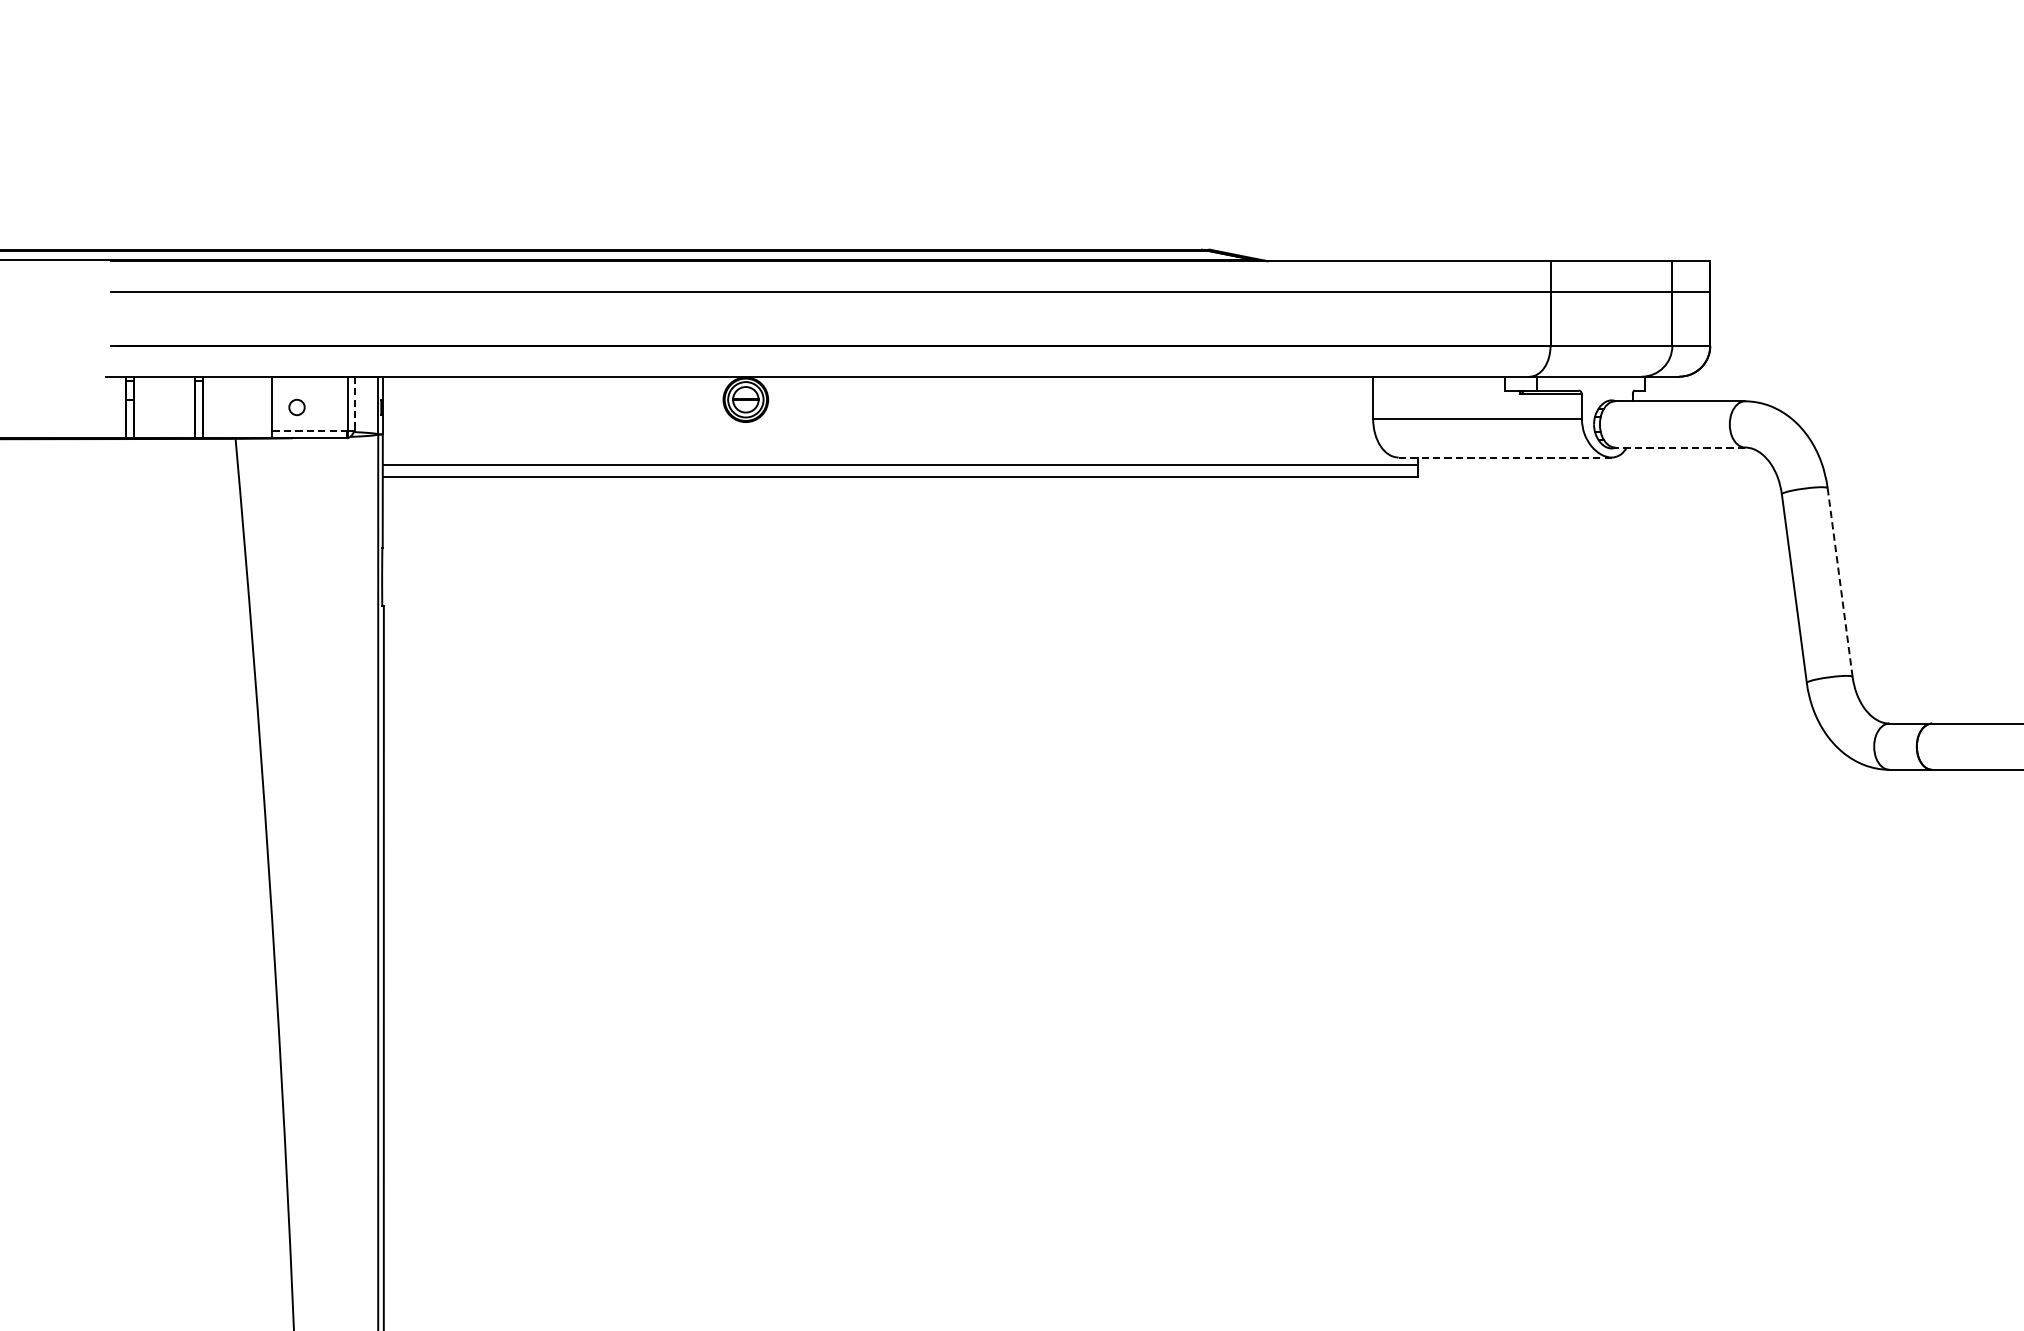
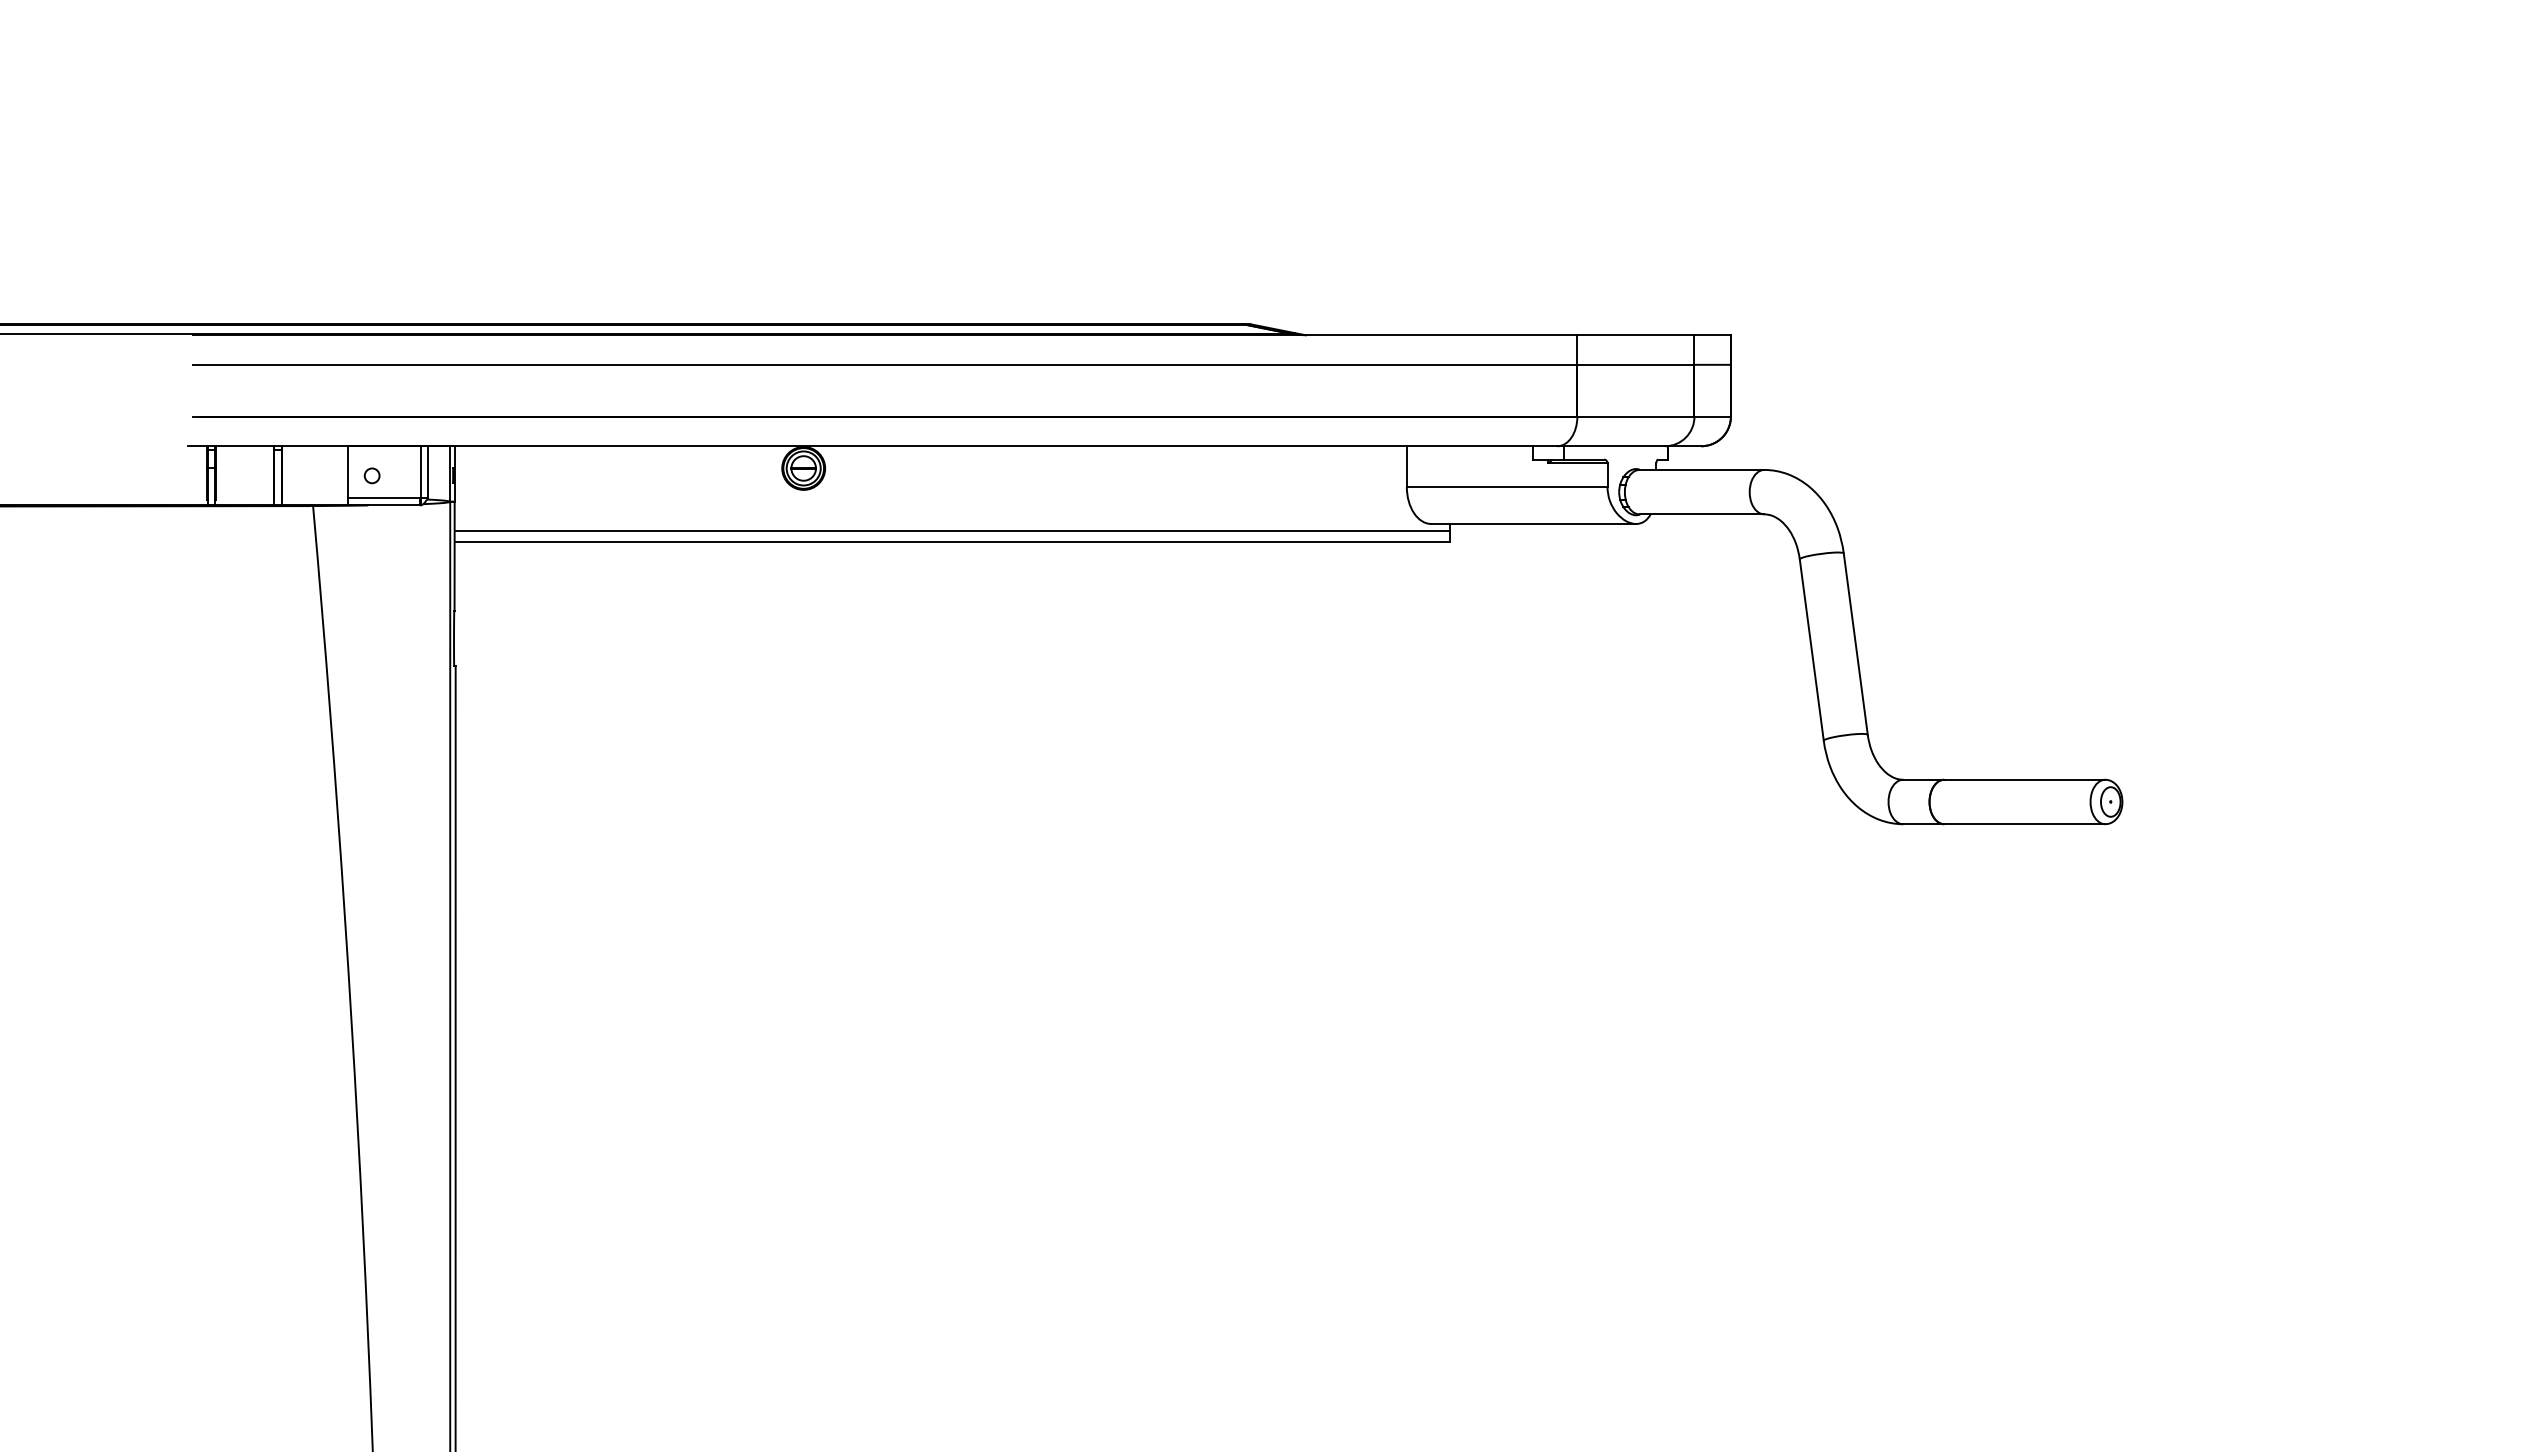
line: (354, 403) -> (427, 472), dashed -> solid
line: (309, 431) -> (384, 498), dashed -> solid
line: (1679, 447) -> (1701, 514), dashed -> solid
line: (1505, 457) -> (1534, 523), dashed -> solid
line: (1839, 581) -> (1855, 643), dashed -> solid

